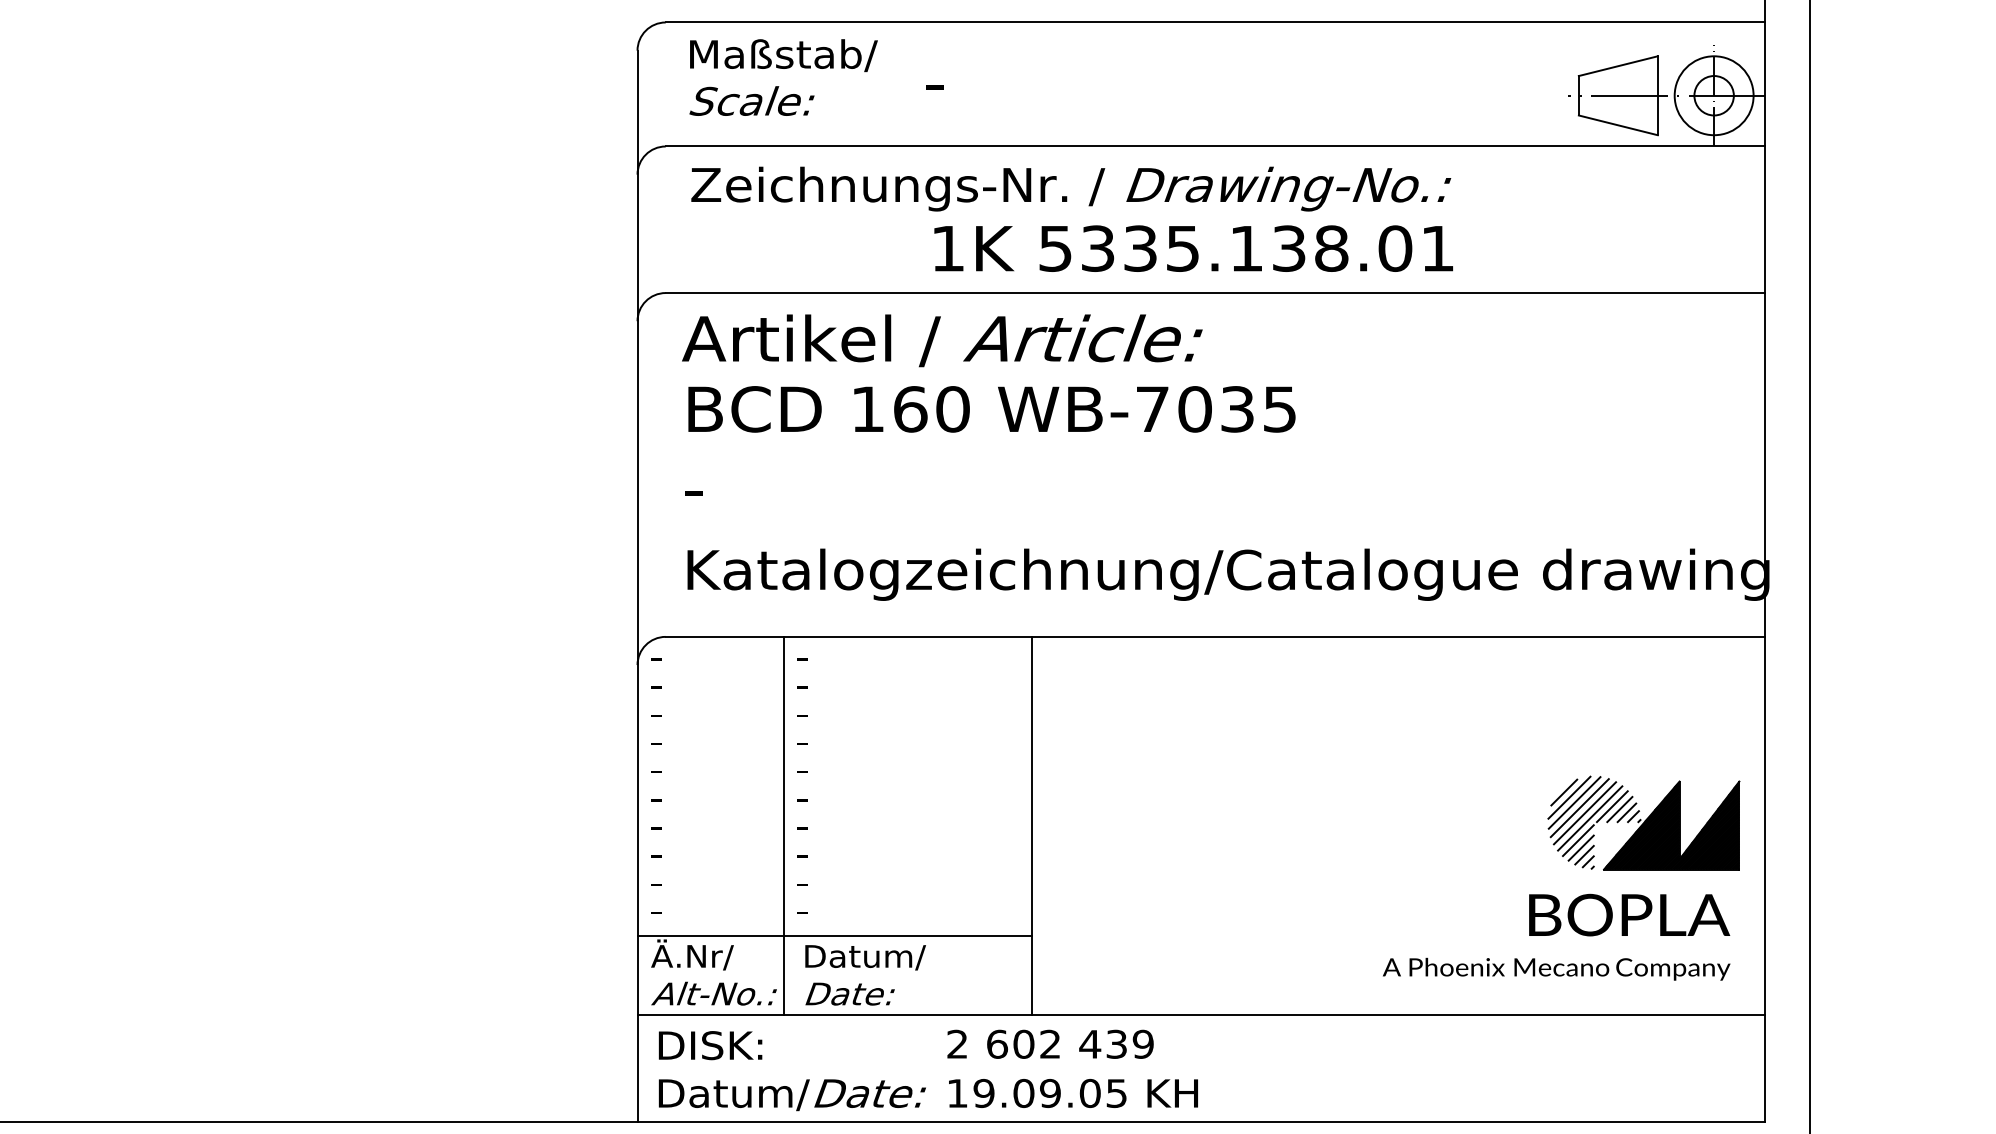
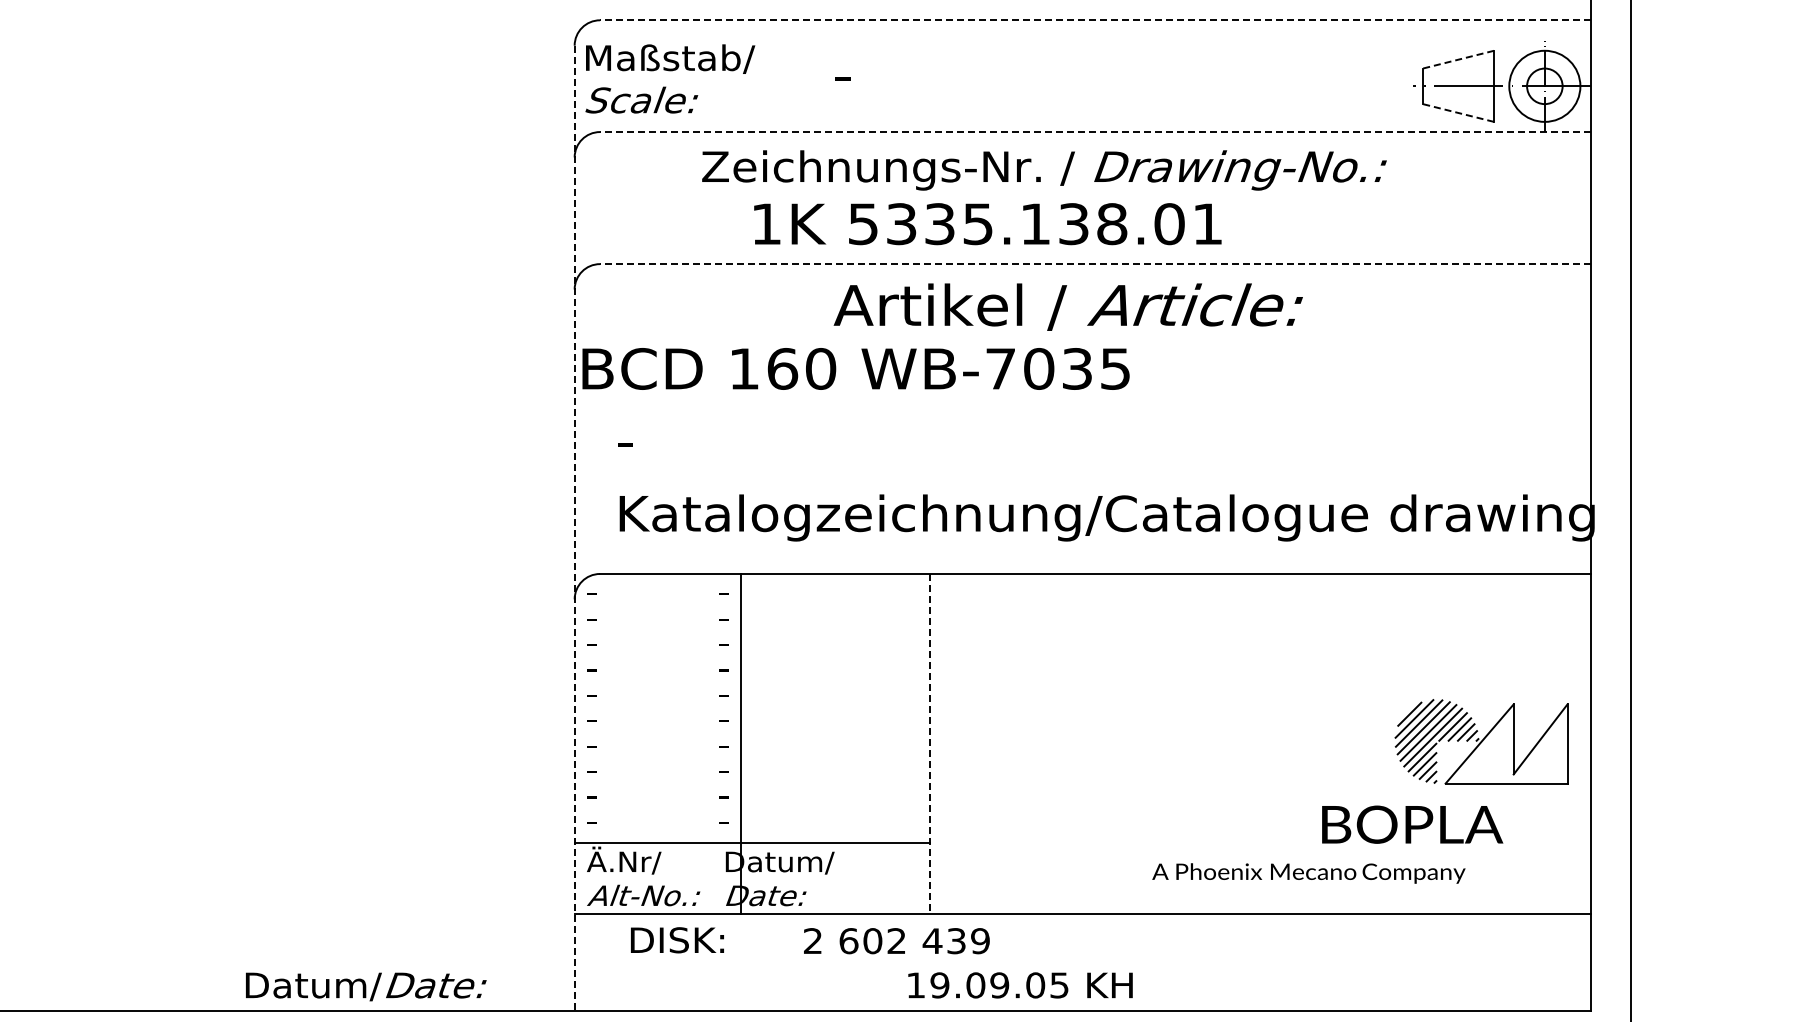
line: (1214, 22) -> (1094, 20), solid -> dashed
line: (1618, 65) -> (1458, 59), solid -> dashed
text: (783, 77) -> (670, 78), moved
line: (1618, 125) -> (1458, 113), solid -> dashed
line: (1214, 146) -> (1094, 132), solid -> dashed
text: (1071, 189) -> (1044, 170), moved
text: (1193, 249) -> (987, 224), moved
line: (1214, 293) -> (1094, 264), solid -> dashed
text: (941, 340) -> (1067, 306), moved
text: (991, 408) -> (855, 368), moved
line: (637, 586) -> (574, 528), solid -> dashed
line: (783, 825) -> (740, 743), moved
hatch: (1671, 825) -> (1506, 743), removed
line: (1032, 826) -> (930, 744), solid -> dashed
text: (1629, 914) -> (1412, 824), moved
text: (1556, 969) -> (1308, 873), moved
text: (1050, 1044) -> (896, 941), moved
text: (710, 1045) -> (677, 940), moved
text: (1073, 1093) -> (1020, 985), moved
text: (792, 1094) -> (366, 986), moved

